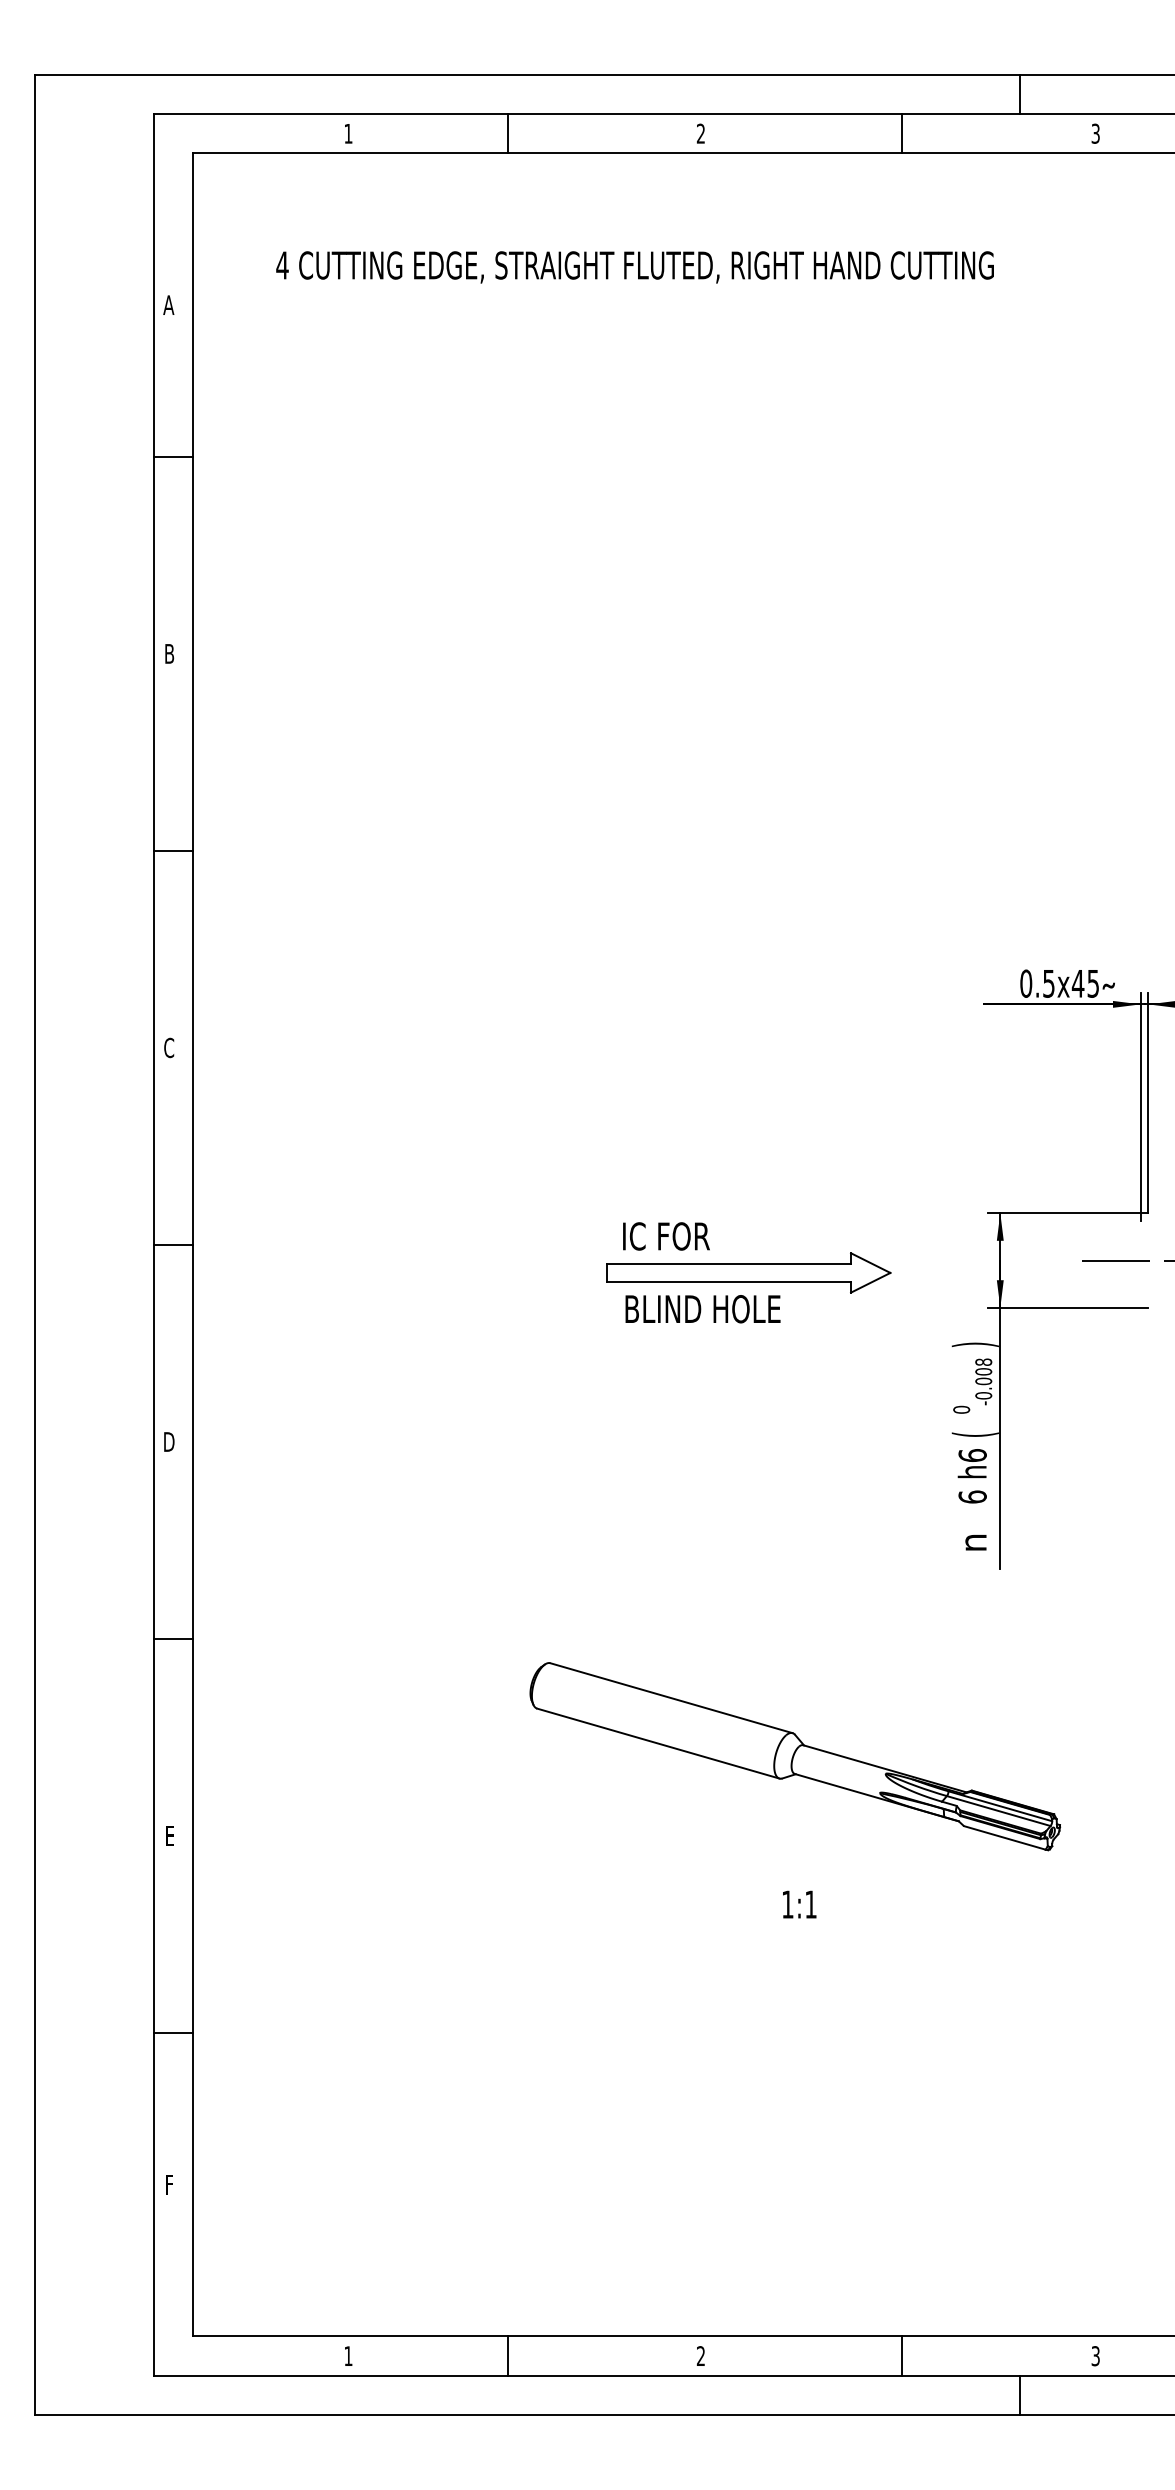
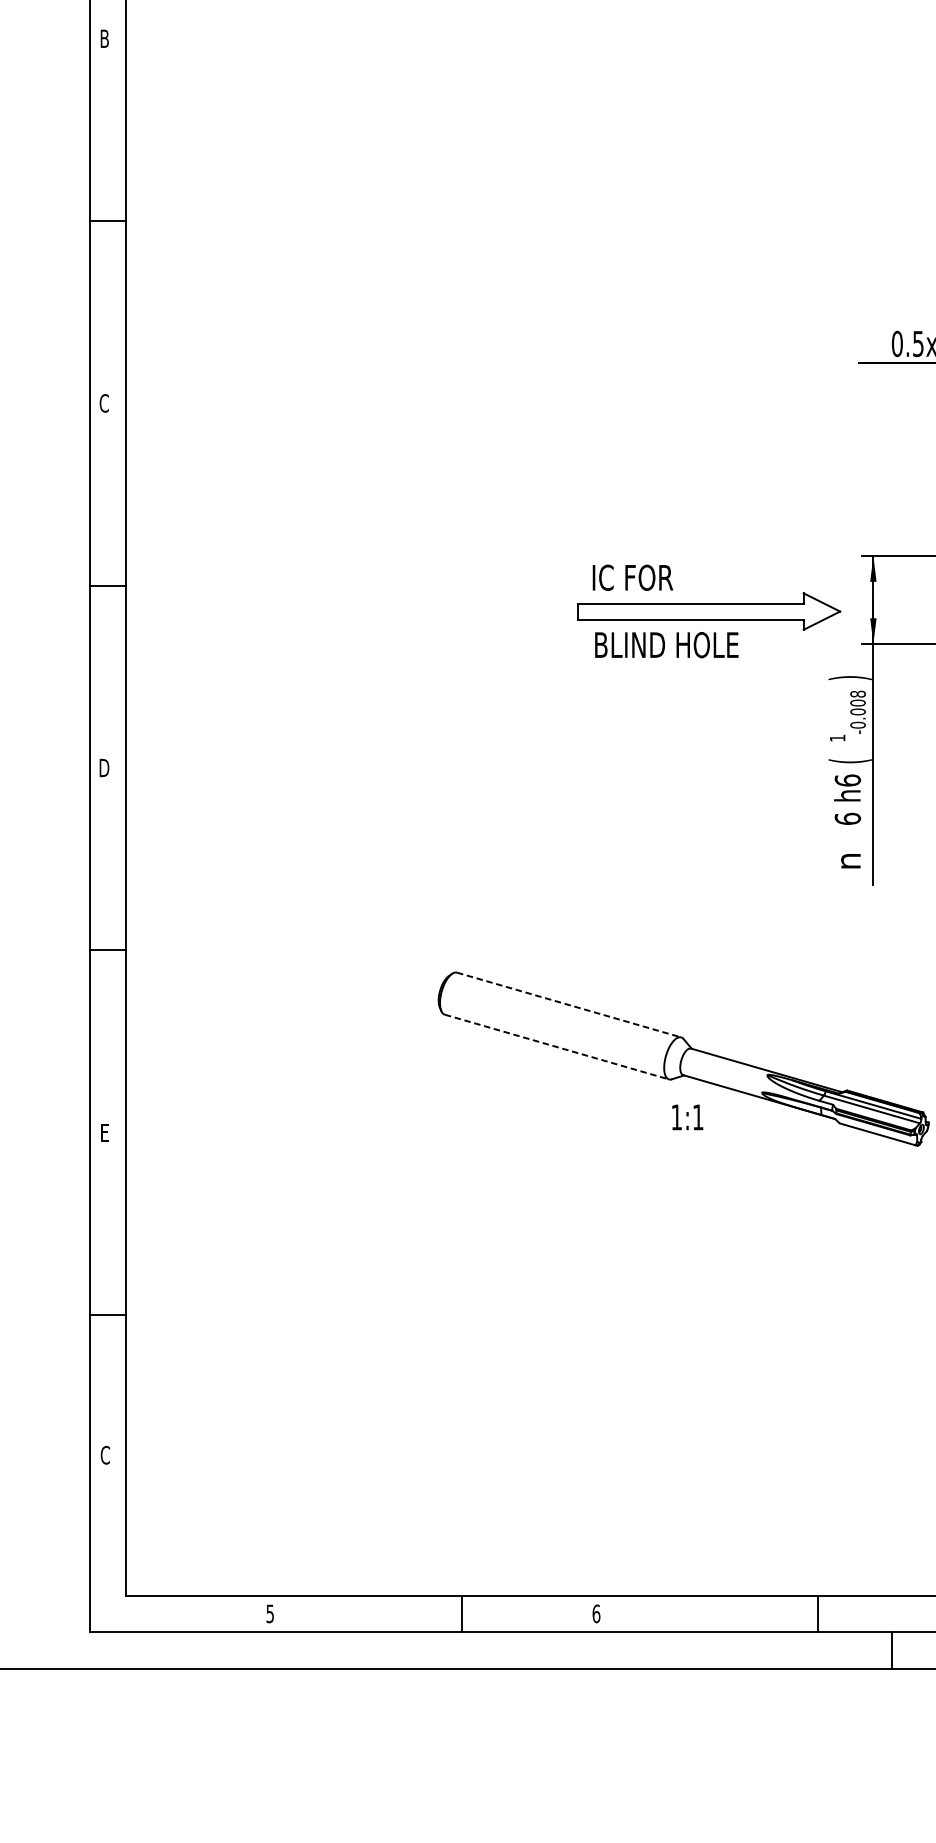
part: (748, 1272) -> (708, 611), moved
text: (961, 1409) -> (837, 737), 0 -> 1
line: (671, 1698) -> (569, 1005), solid -> dashed
line: (658, 1743) -> (557, 1046), solid -> dashed
text: (799, 1904) -> (687, 1117), moved
text: (170, 2184) -> (105, 1455), F -> C
line: (508, 2355) -> (462, 1613), moved
line: (902, 2355) -> (818, 1613), moved
text: (348, 2356) -> (270, 1614), 1 -> 5
text: (700, 2356) -> (595, 1614), 2 -> 6

